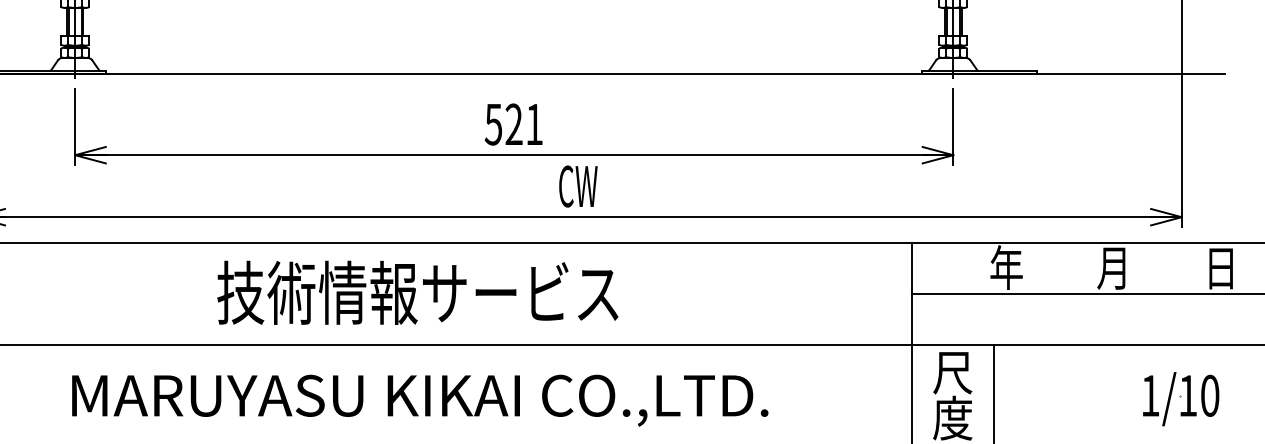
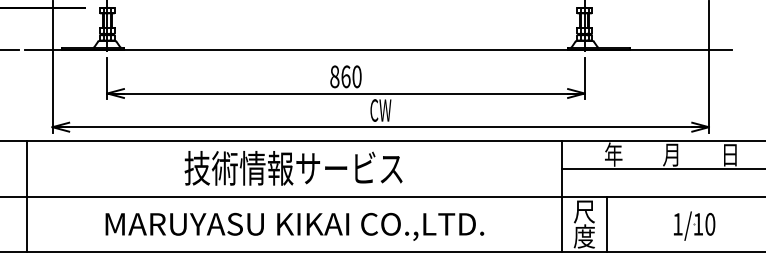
text: (513, 123) -> (345, 76), 521 -> 860
part: (1180, 397) -> (694, 225), moved

